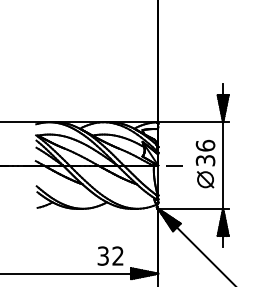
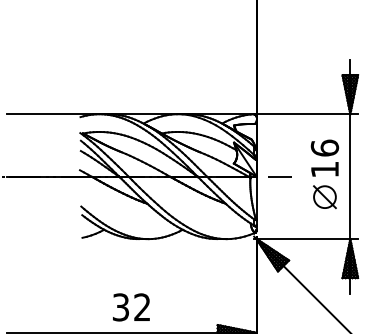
text: (205, 160) -> (324, 169), 36 -> 16
text: (110, 255) -> (131, 306), moved

